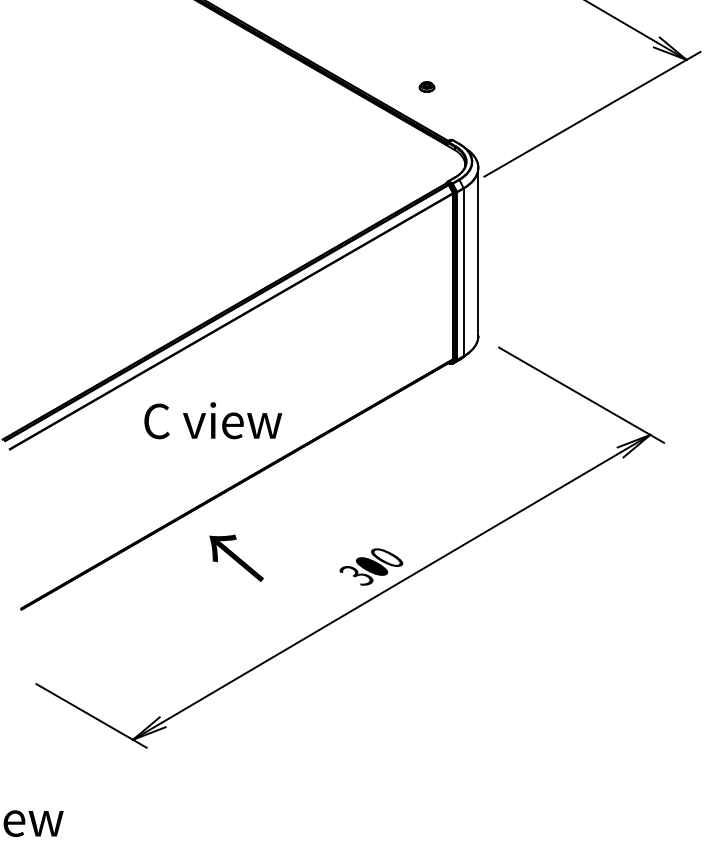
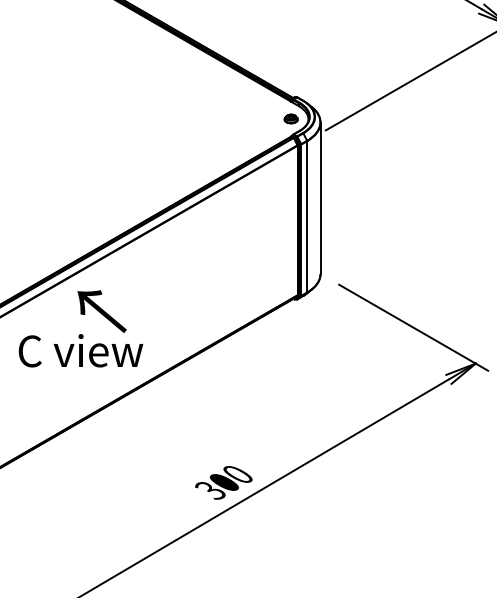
part: (426, 86) -> (290, 118), moved
text: (236, 557) -> (102, 310), moved

